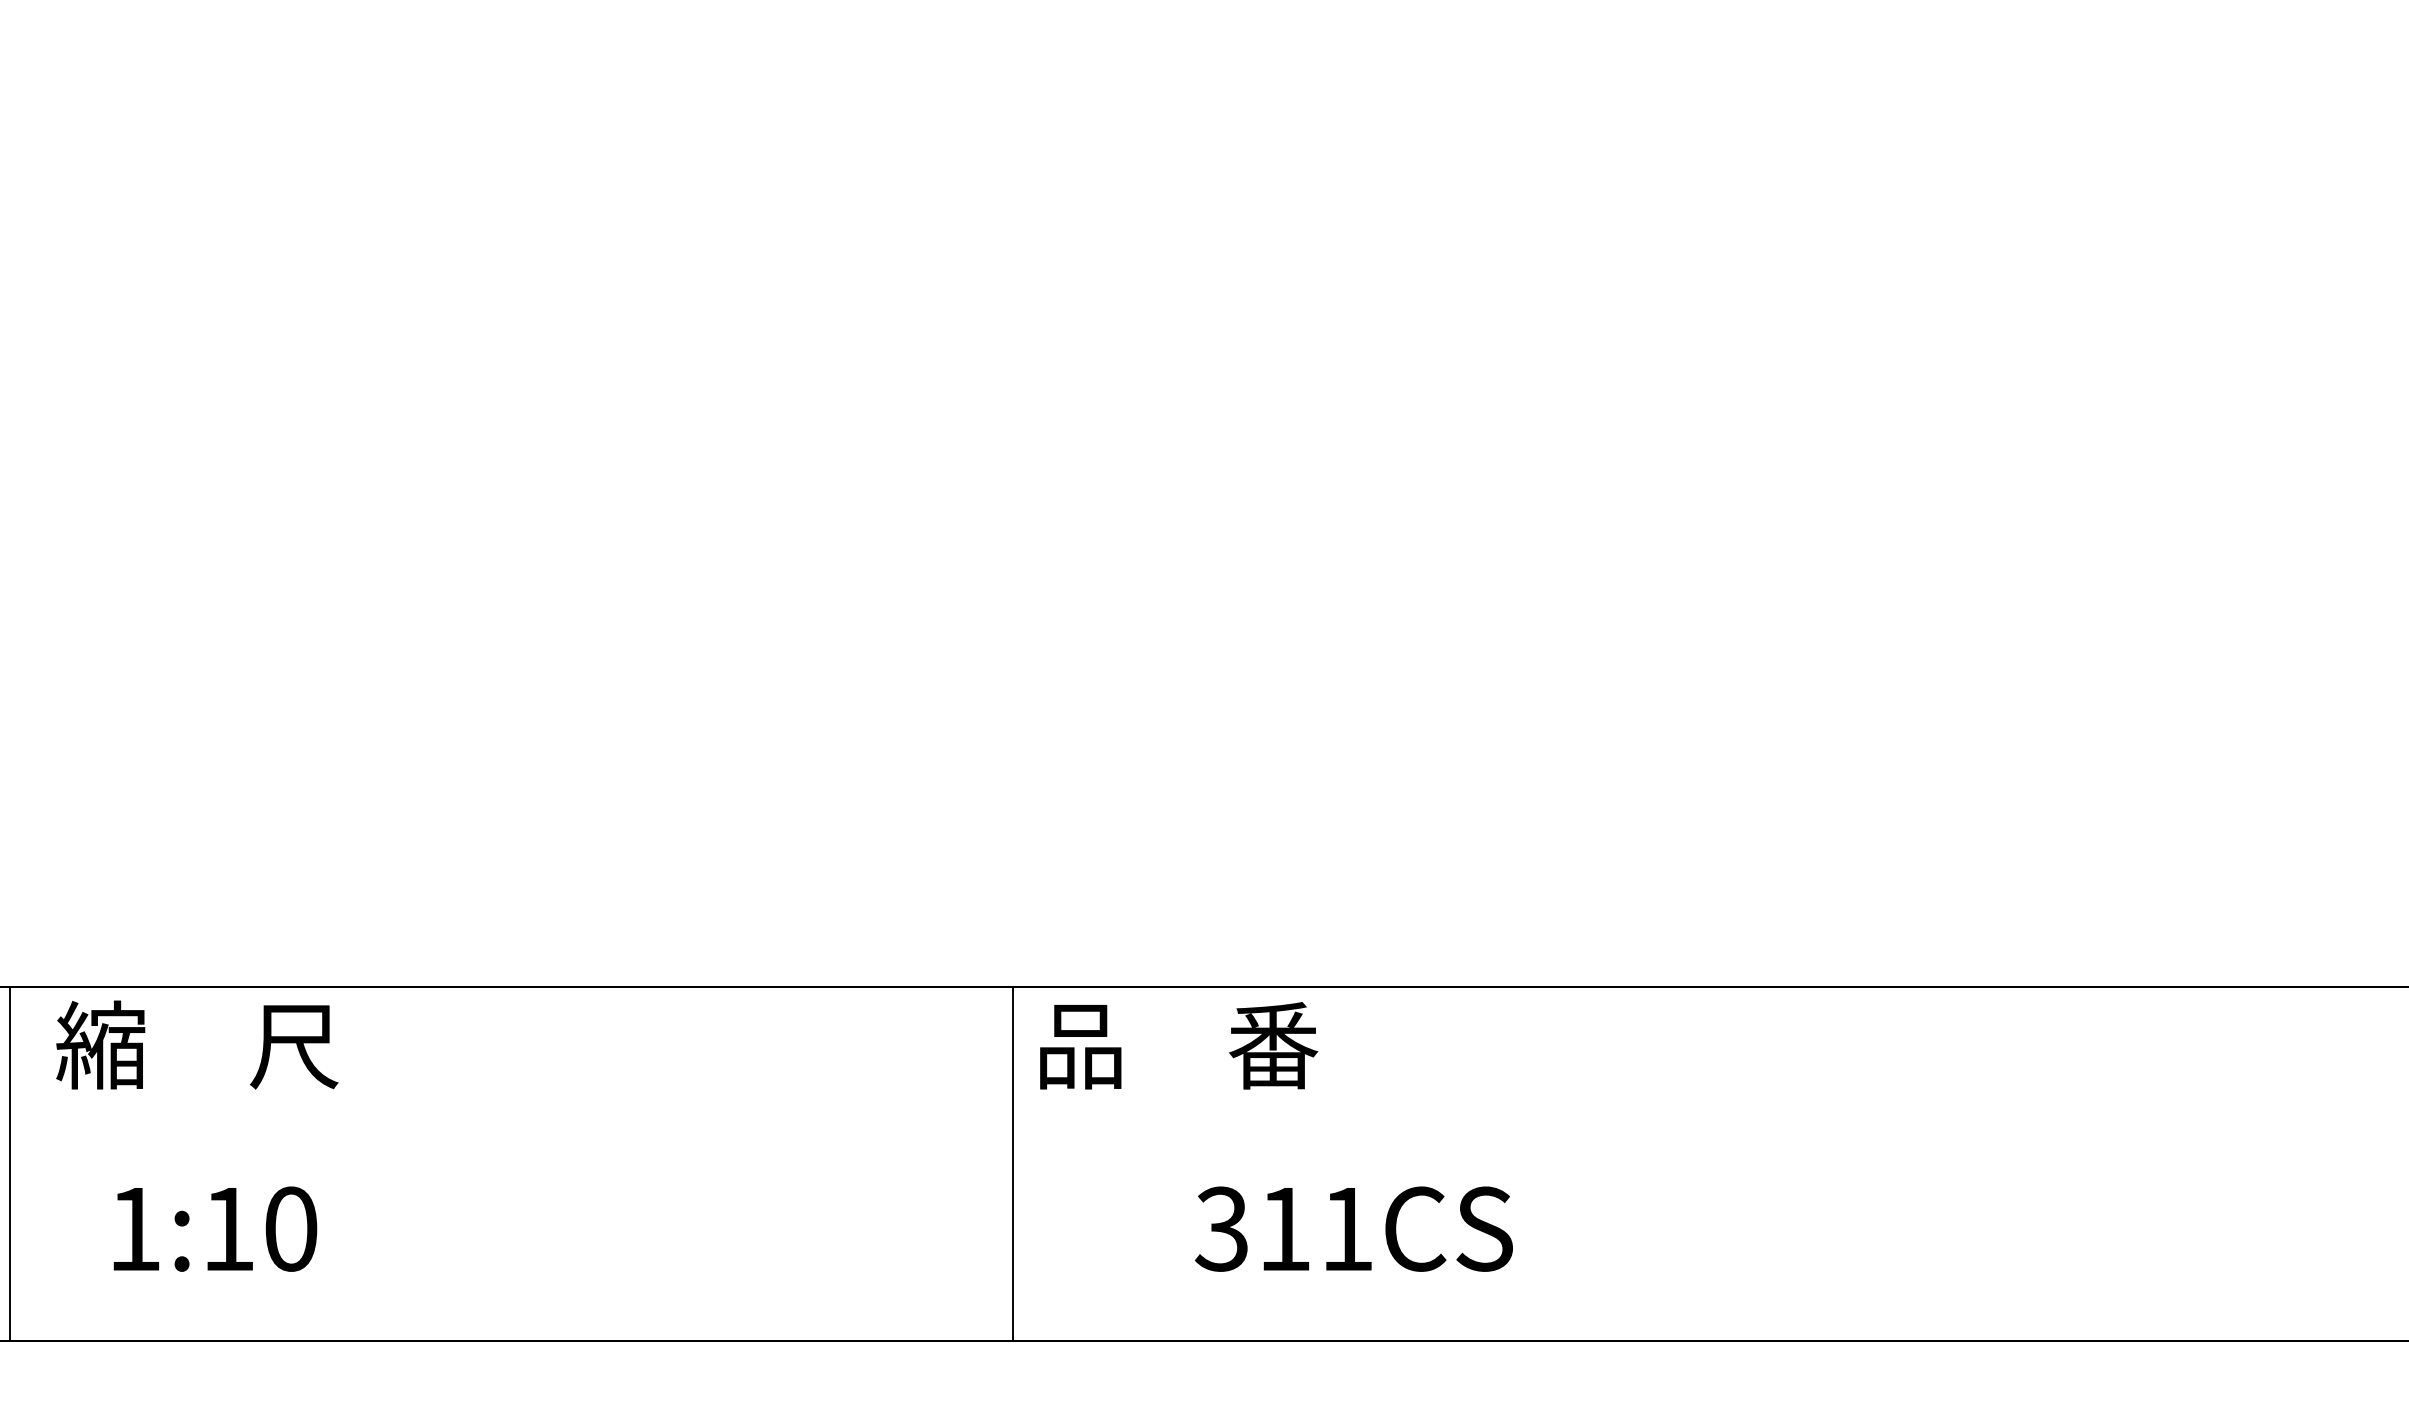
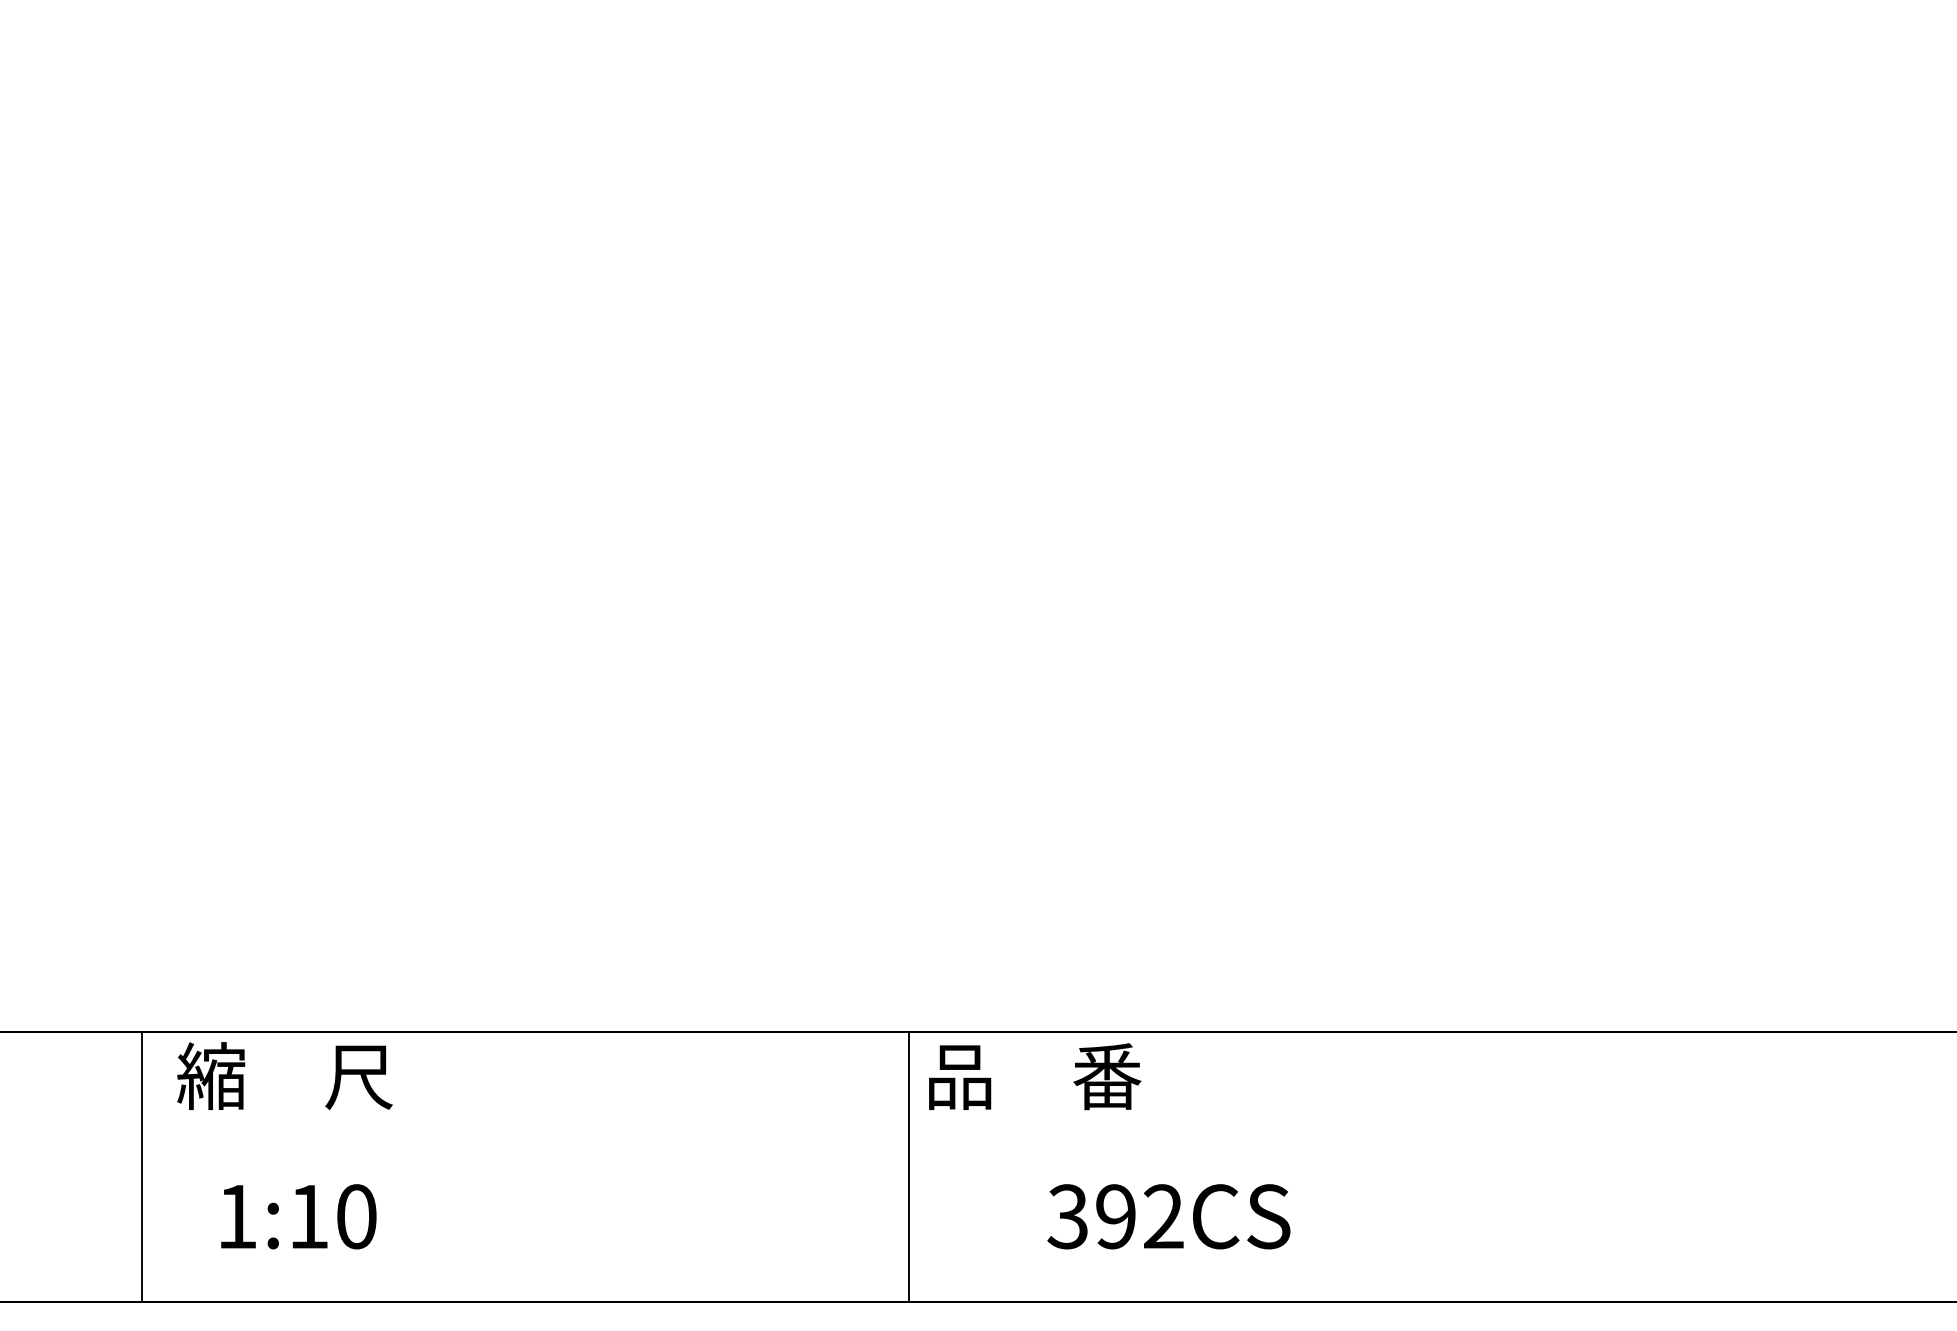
text: (1315, 1228) -> (1139, 1216), 311CS -> 392CS

